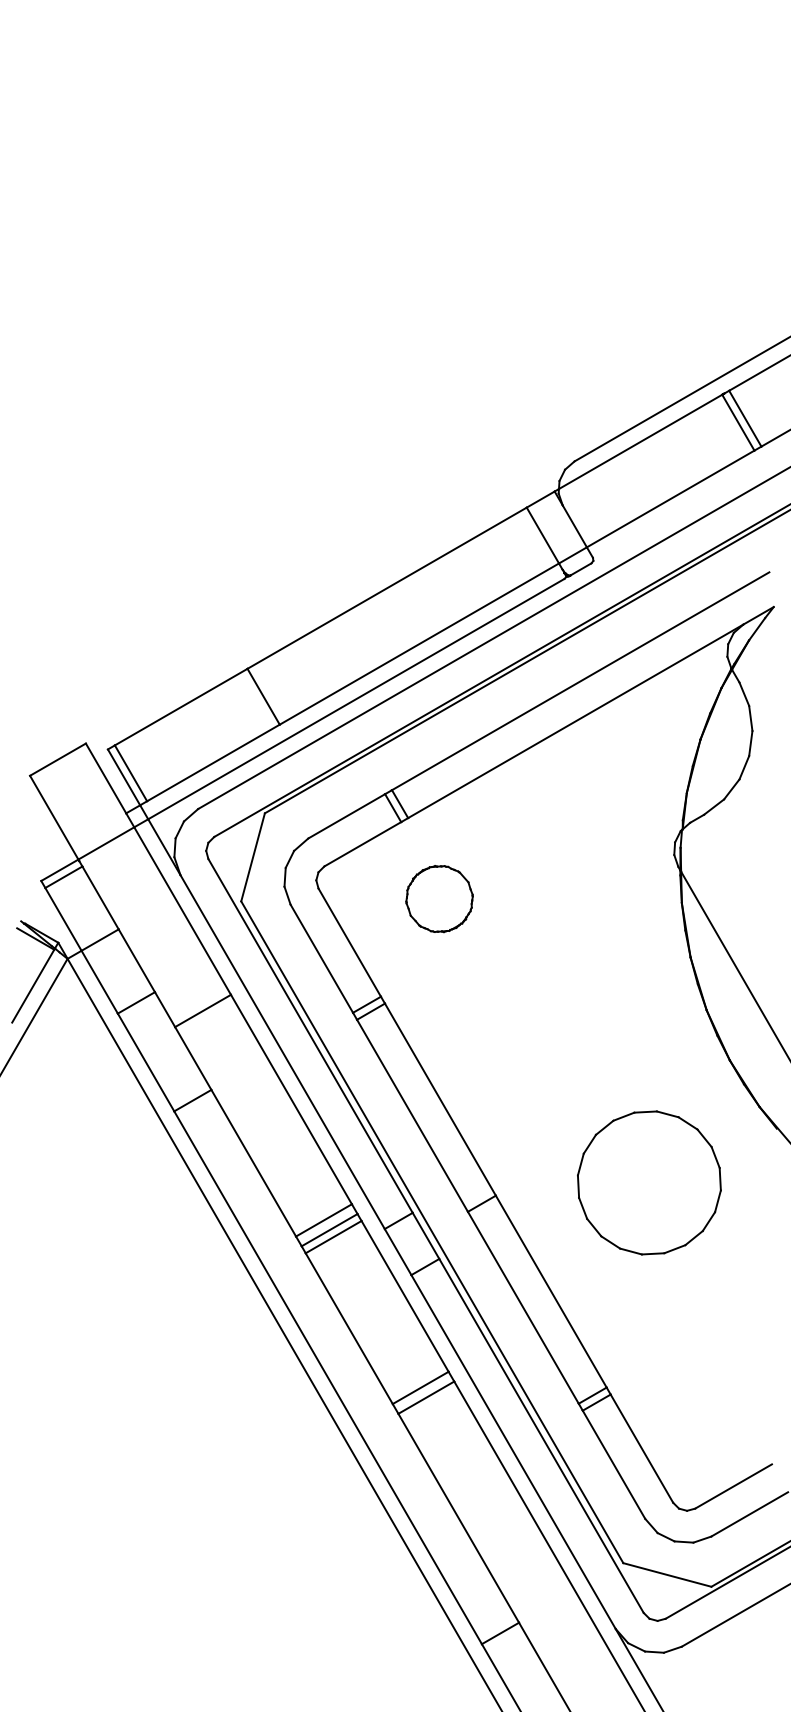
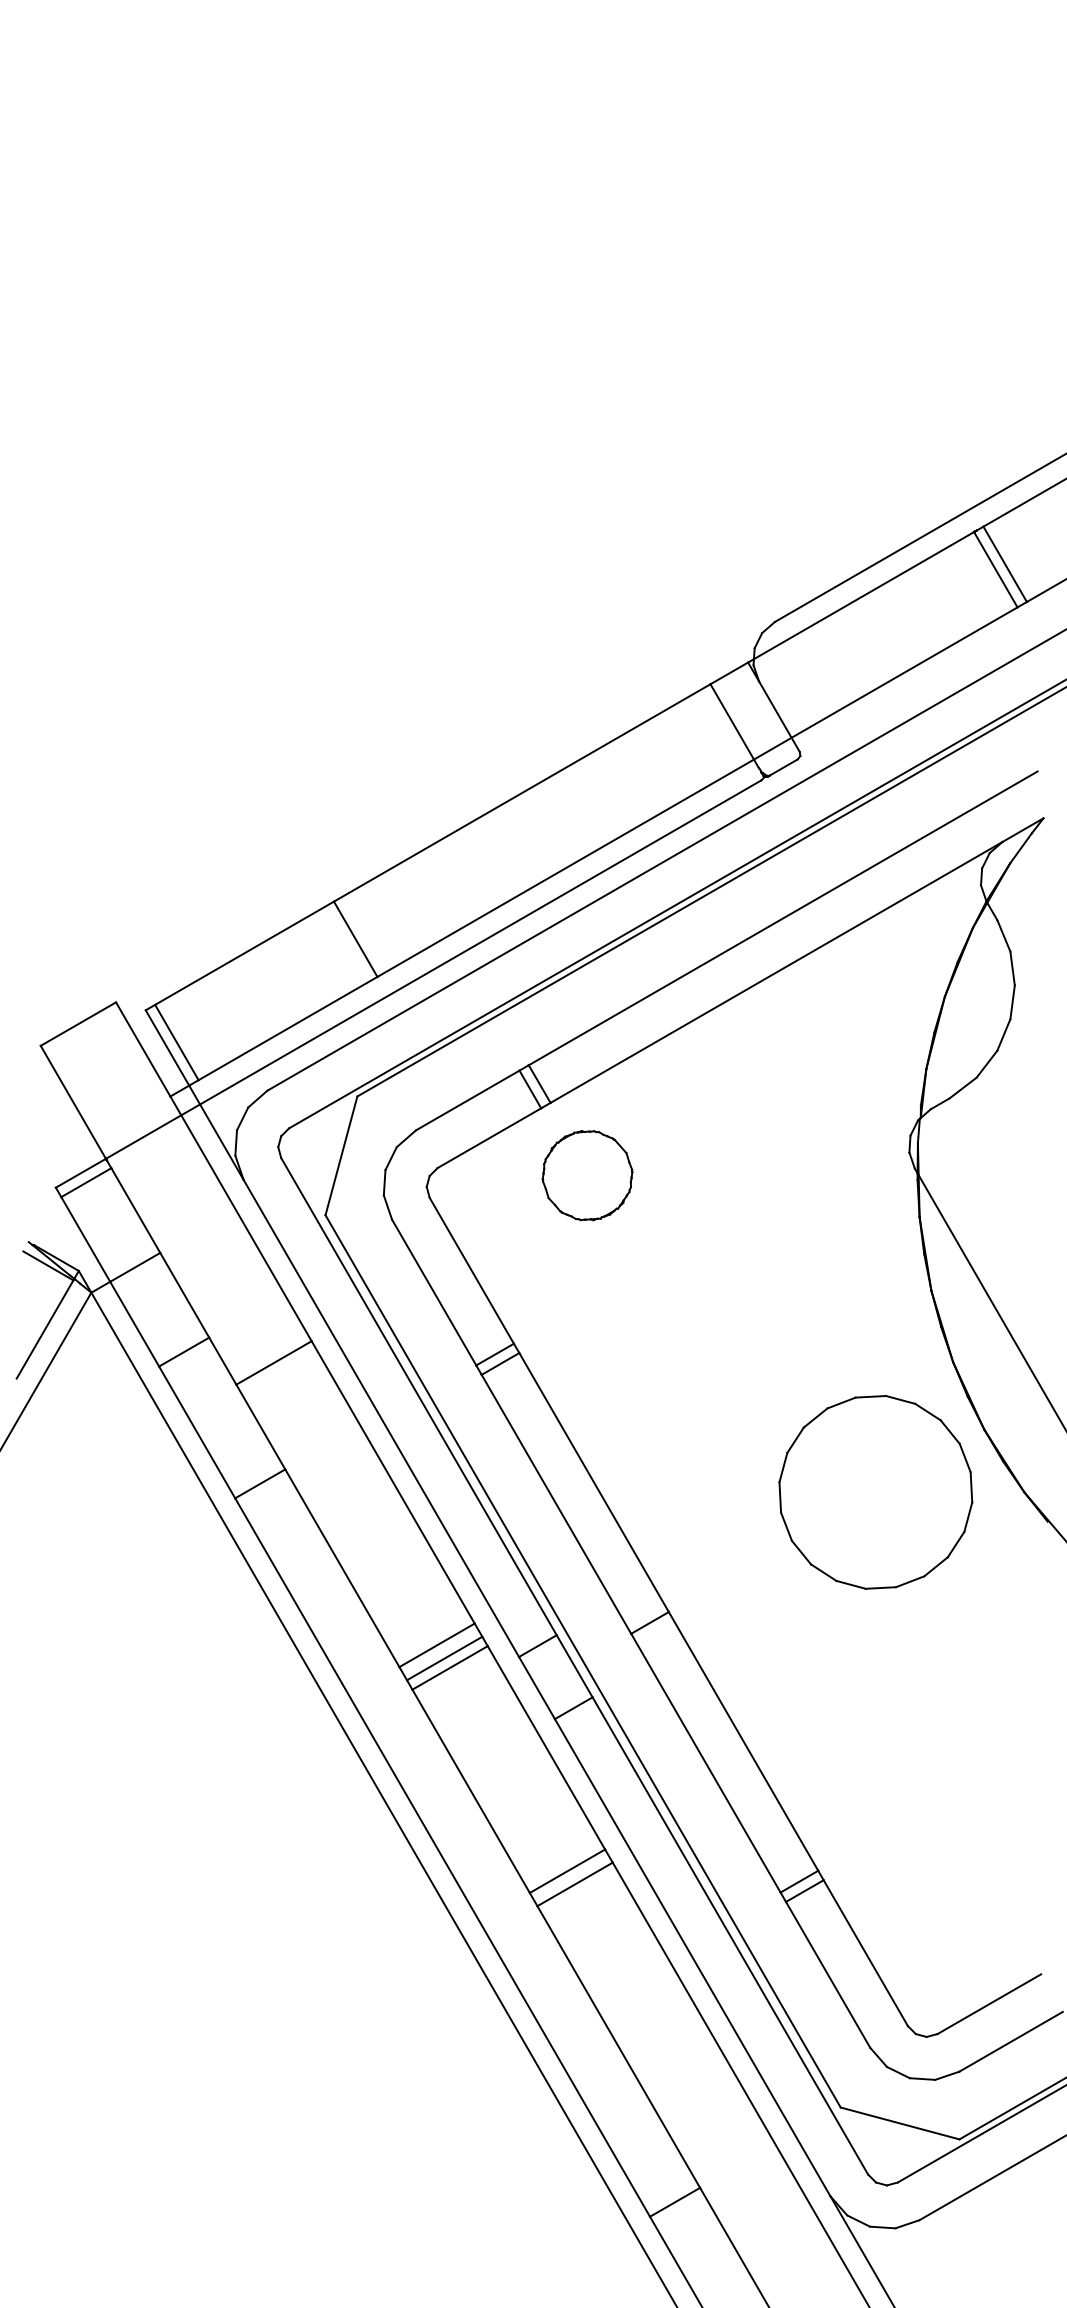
part: (439, 899) -> (587, 1176), moved
part: (649, 1182) -> (875, 1491), moved

